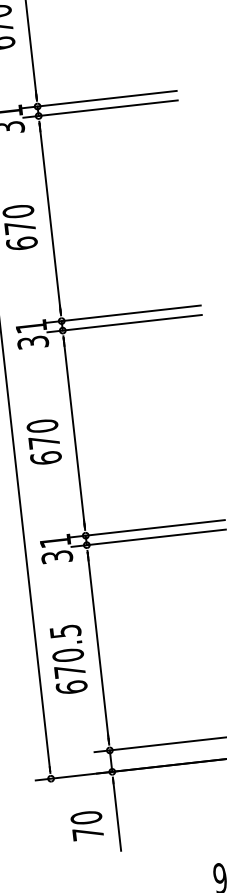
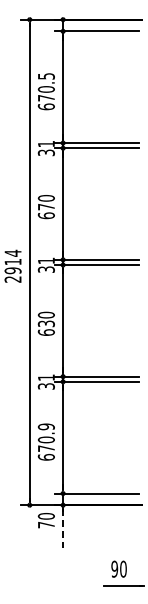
text: (42, 441) -> (45, 323), 670 -> 630
text: (63, 630) -> (45, 426), 670.5 -> 670.9
line: (118, 816) -> (63, 529), solid -> dashed
text: (85, 825) -> (45, 520), moved

